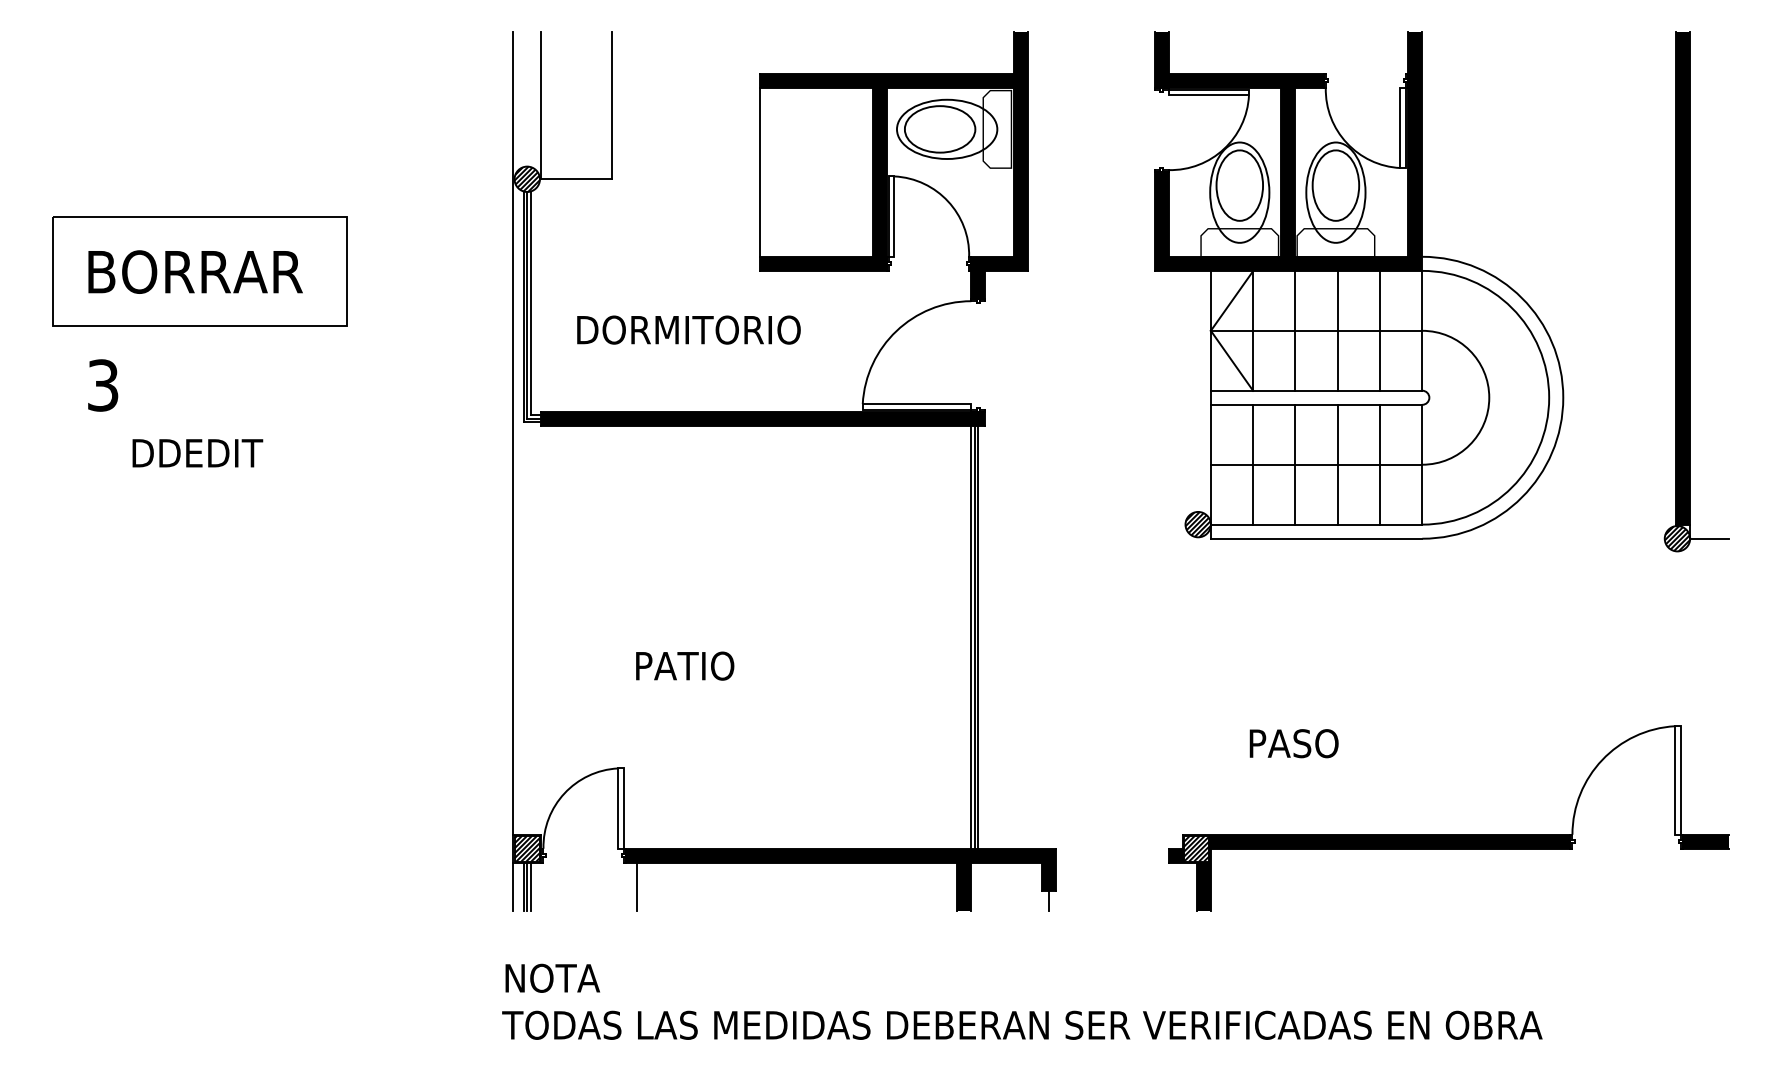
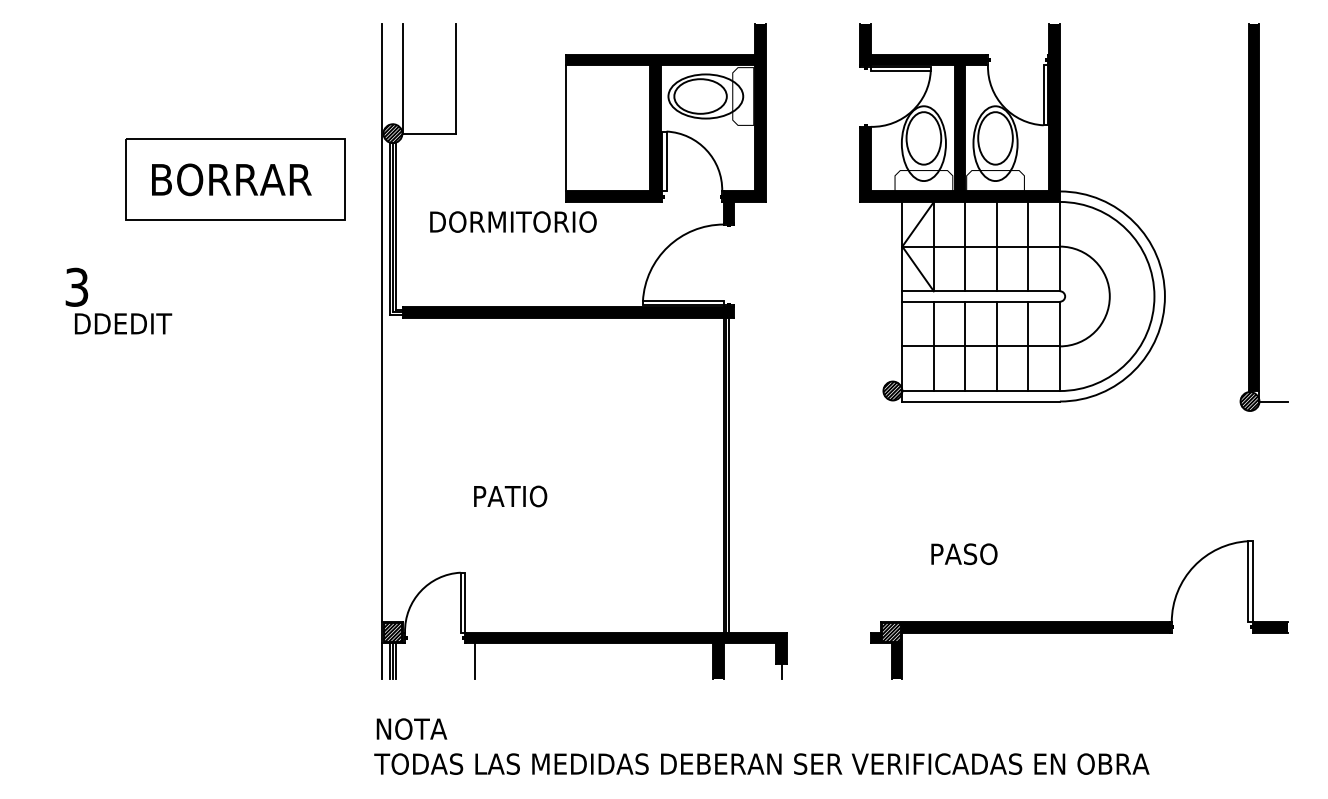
part: (200, 271) -> (235, 179), moved
text: (689, 329) -> (513, 221), moved
text: (197, 452) -> (123, 323), moved

